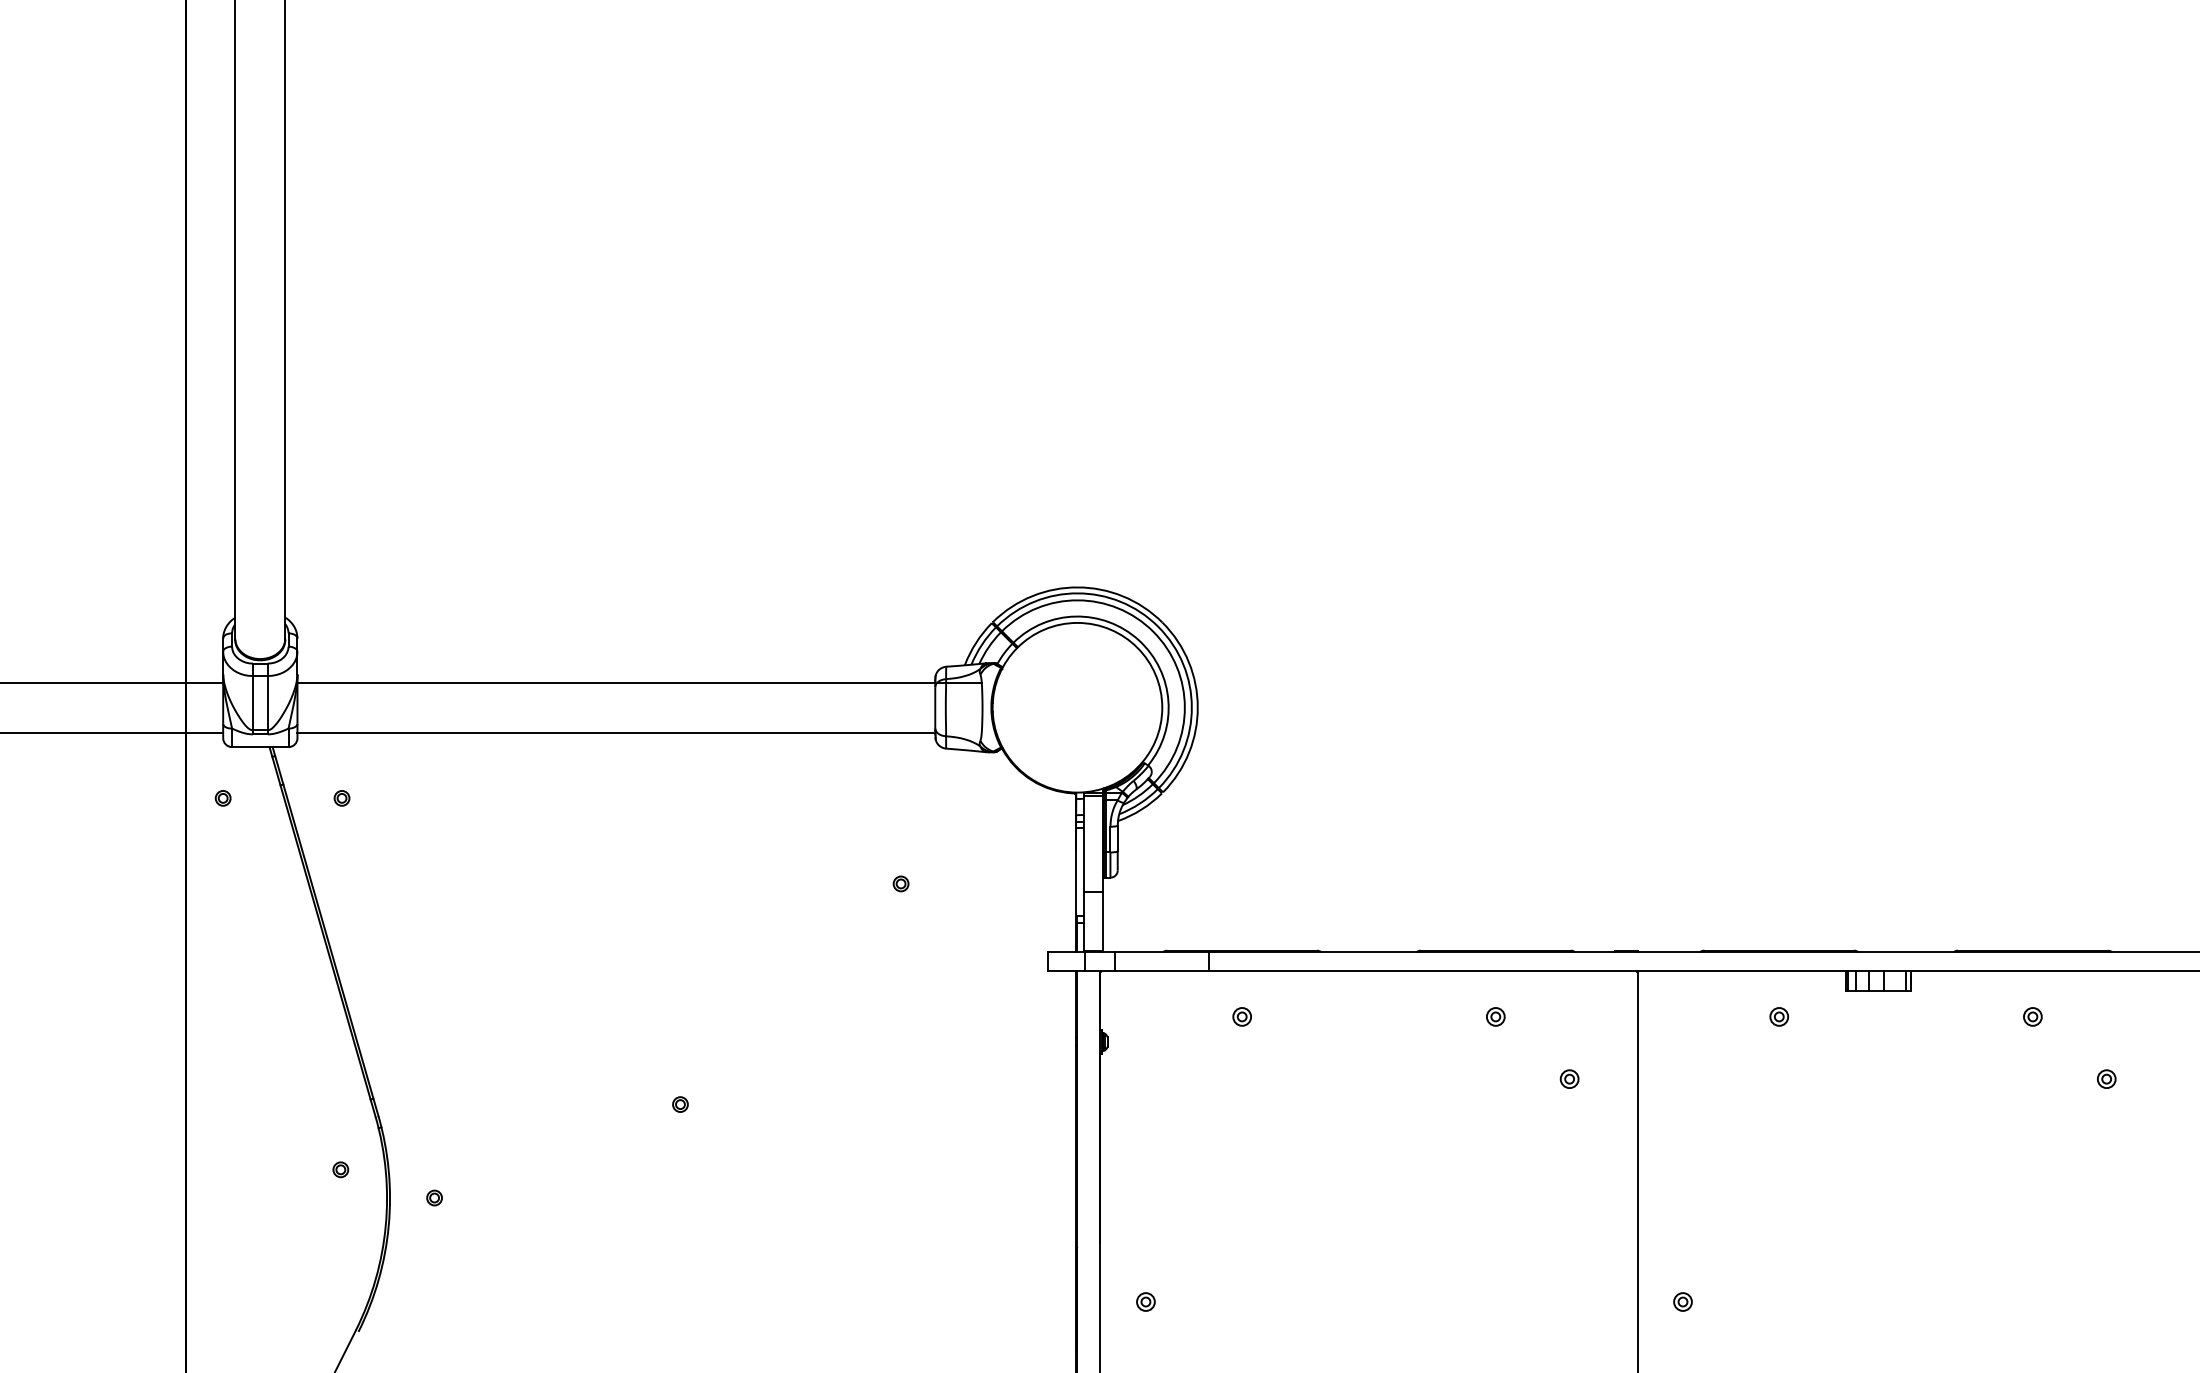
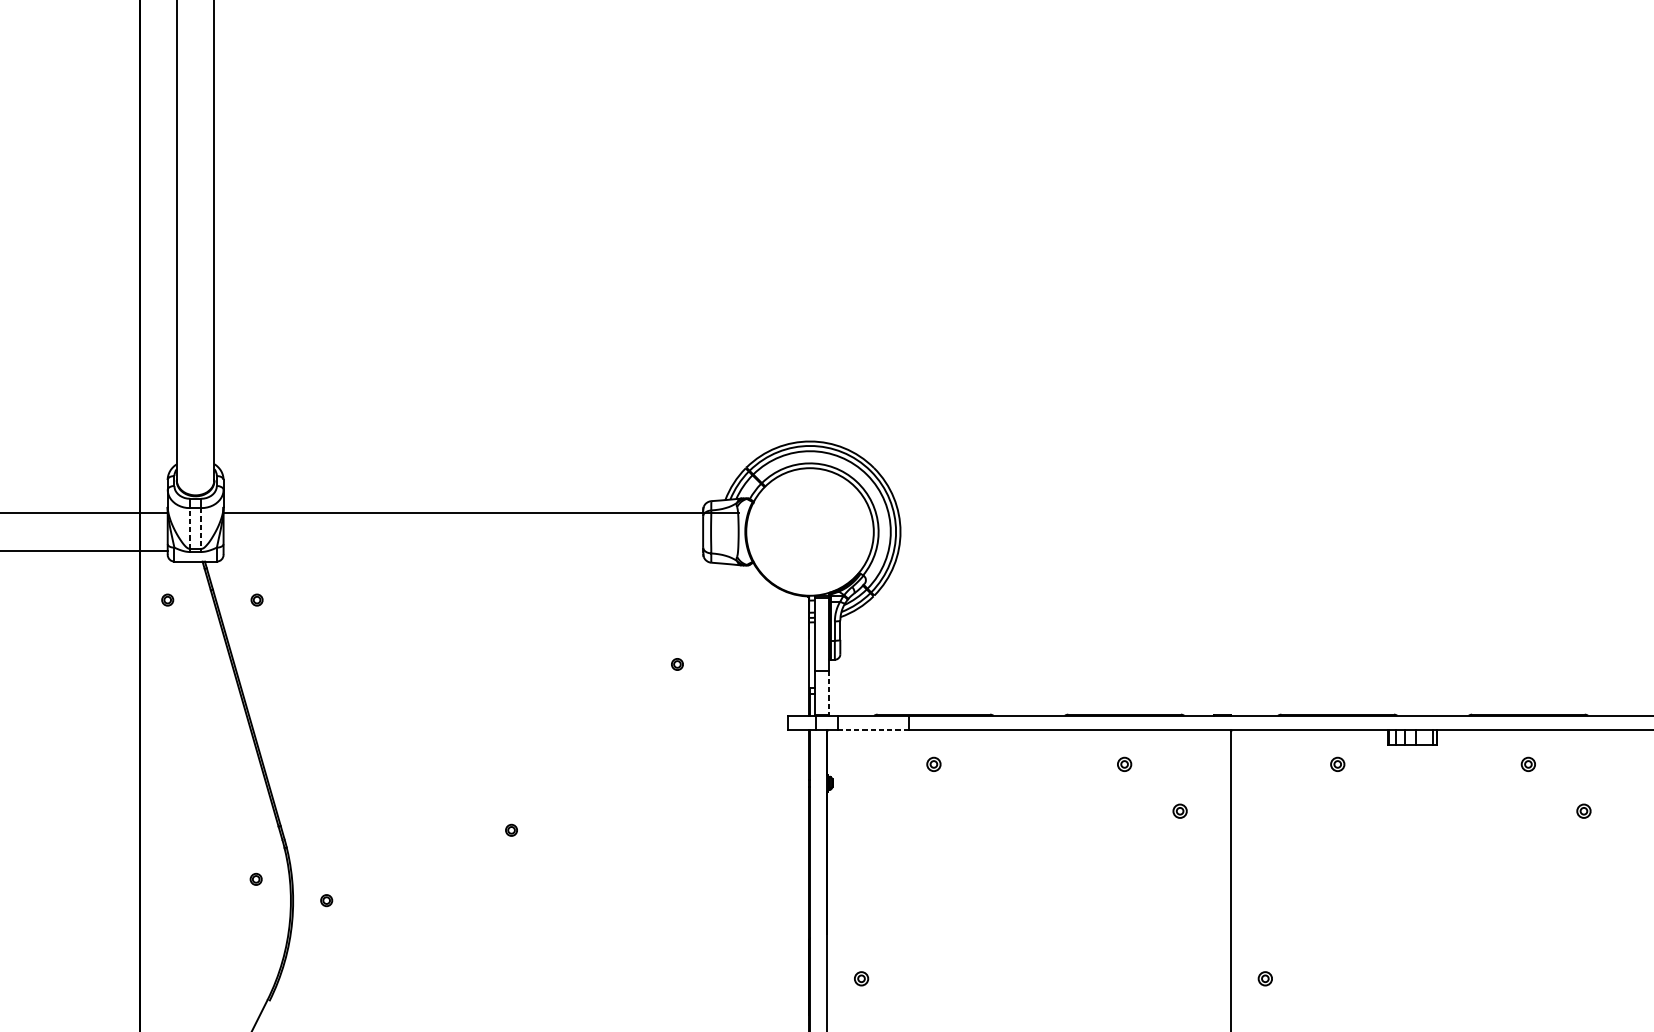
line: (252, 702) -> (189, 528), solid -> dashed
line: (267, 703) -> (201, 528), solid -> dashed
line: (616, 732) -> (463, 550), removed
line: (1102, 921) -> (828, 692), solid -> dashed
line: (1161, 971) -> (873, 730), solid -> dashed

